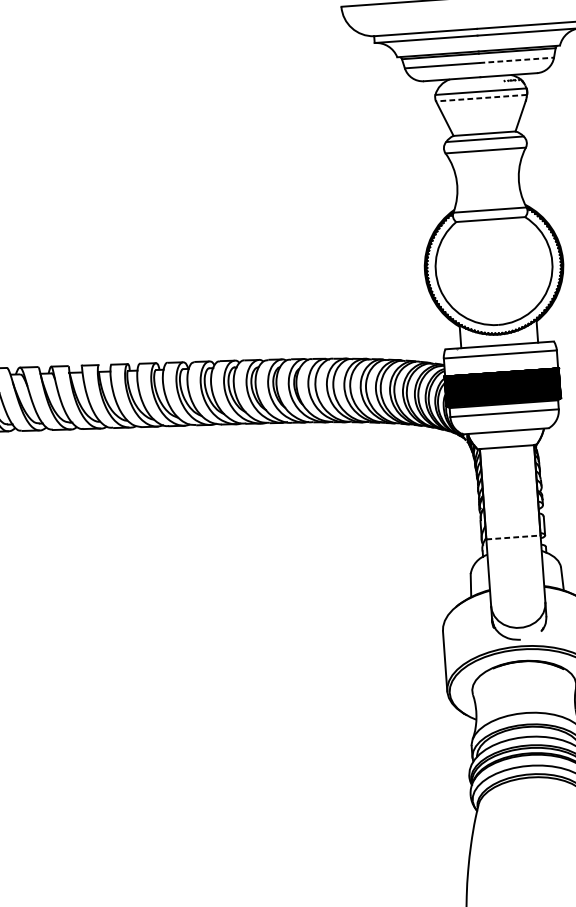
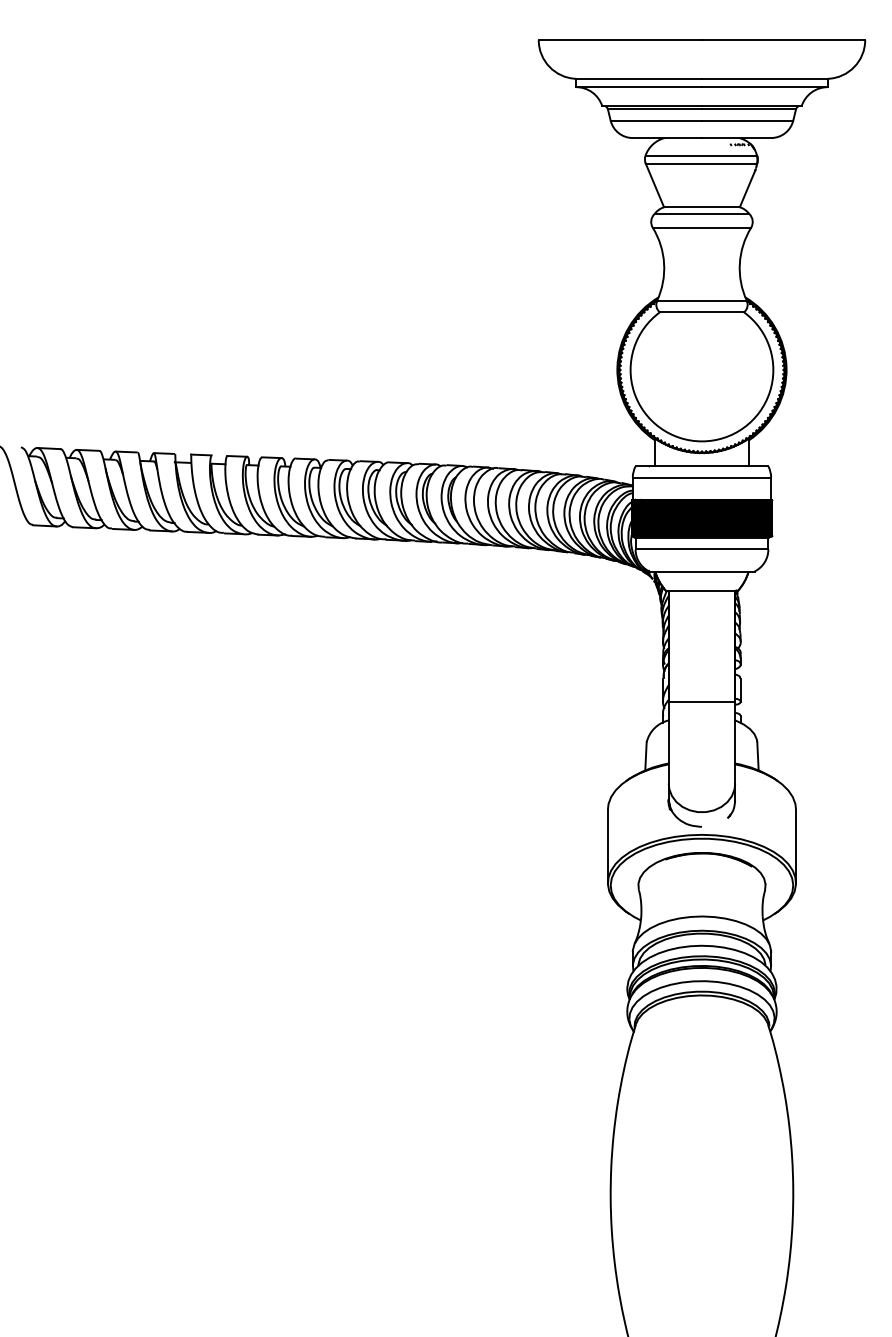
line: (516, 60) -> (747, 120), dashed -> solid
line: (481, 98) -> (701, 163), dashed -> solid
line: (513, 537) -> (702, 701), dashed -> solid

